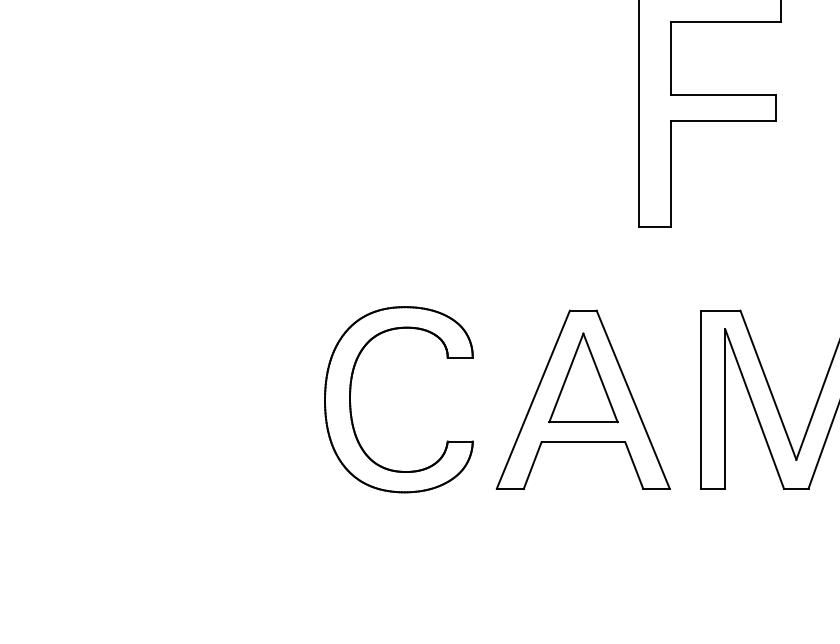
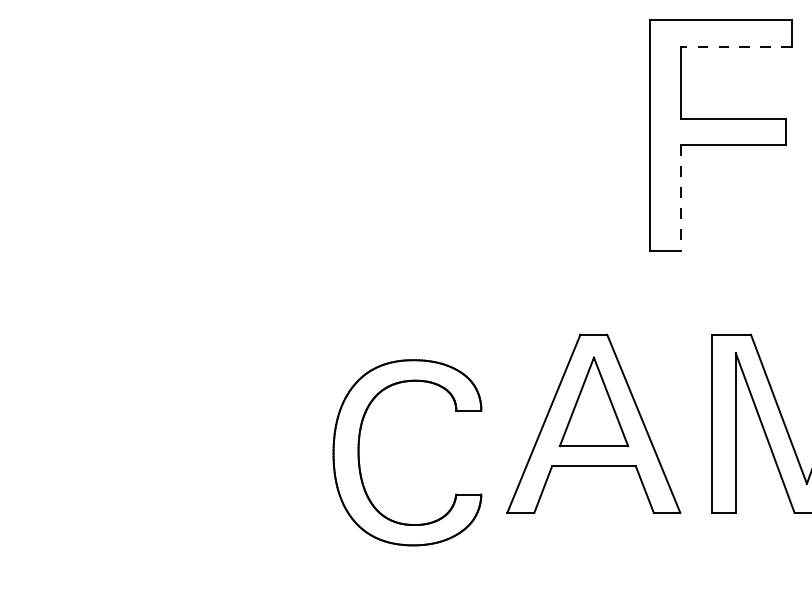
line: (725, 22) -> (736, 46), solid -> dashed
line: (670, 174) -> (681, 198), solid -> dashed
part: (351, 403) -> (360, 456), moved

